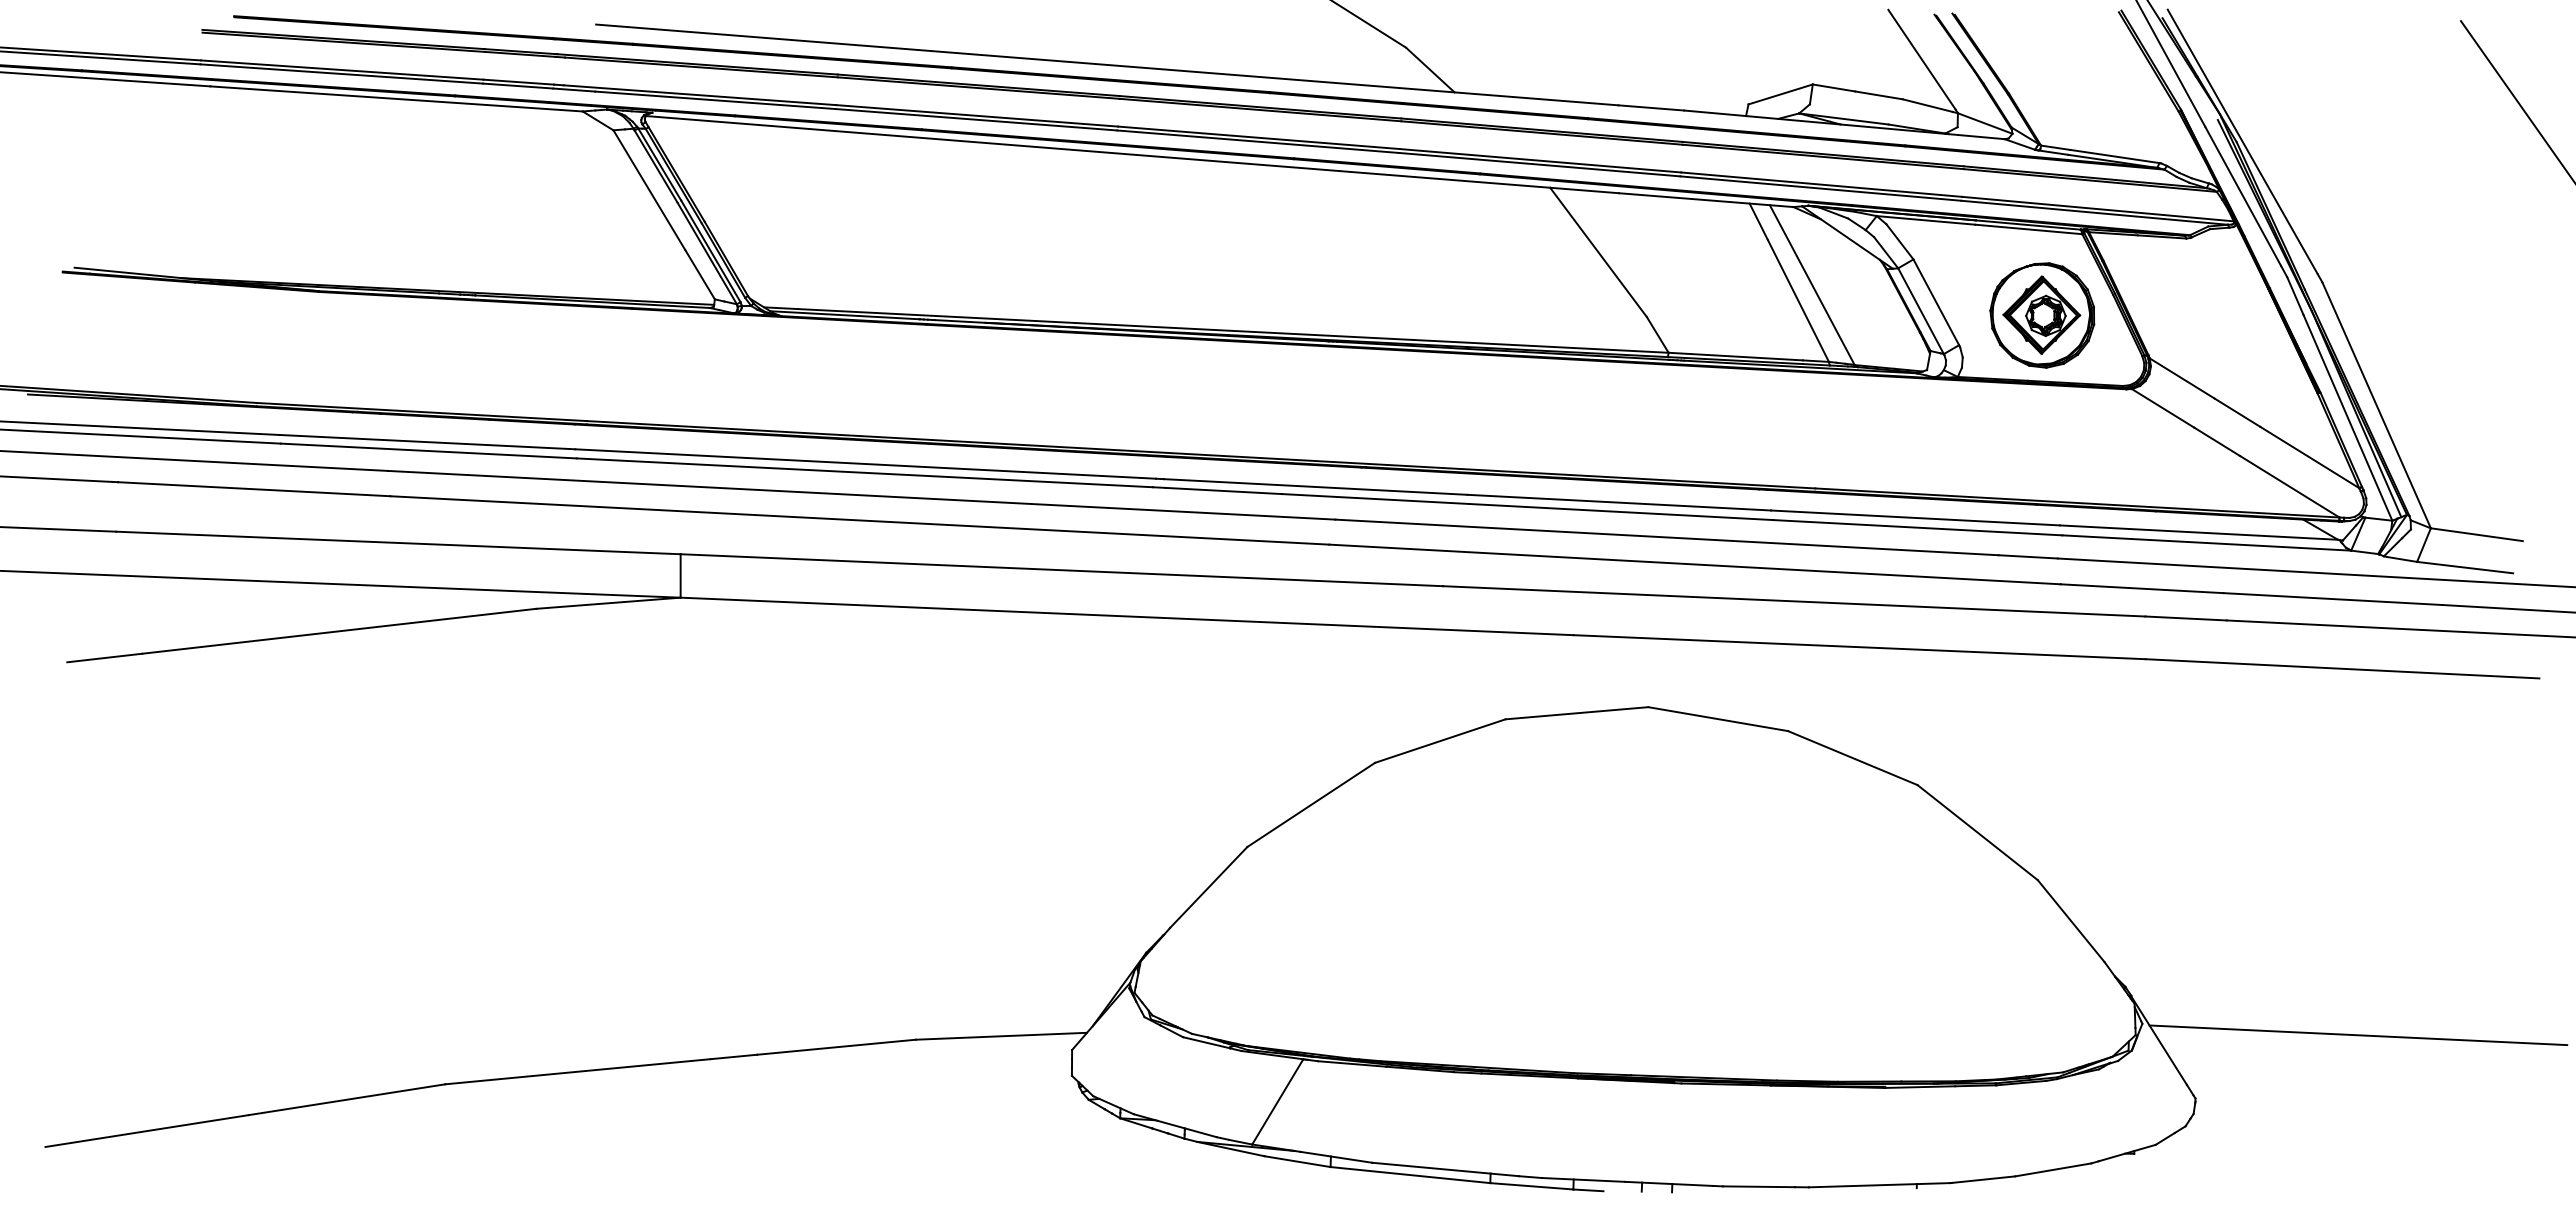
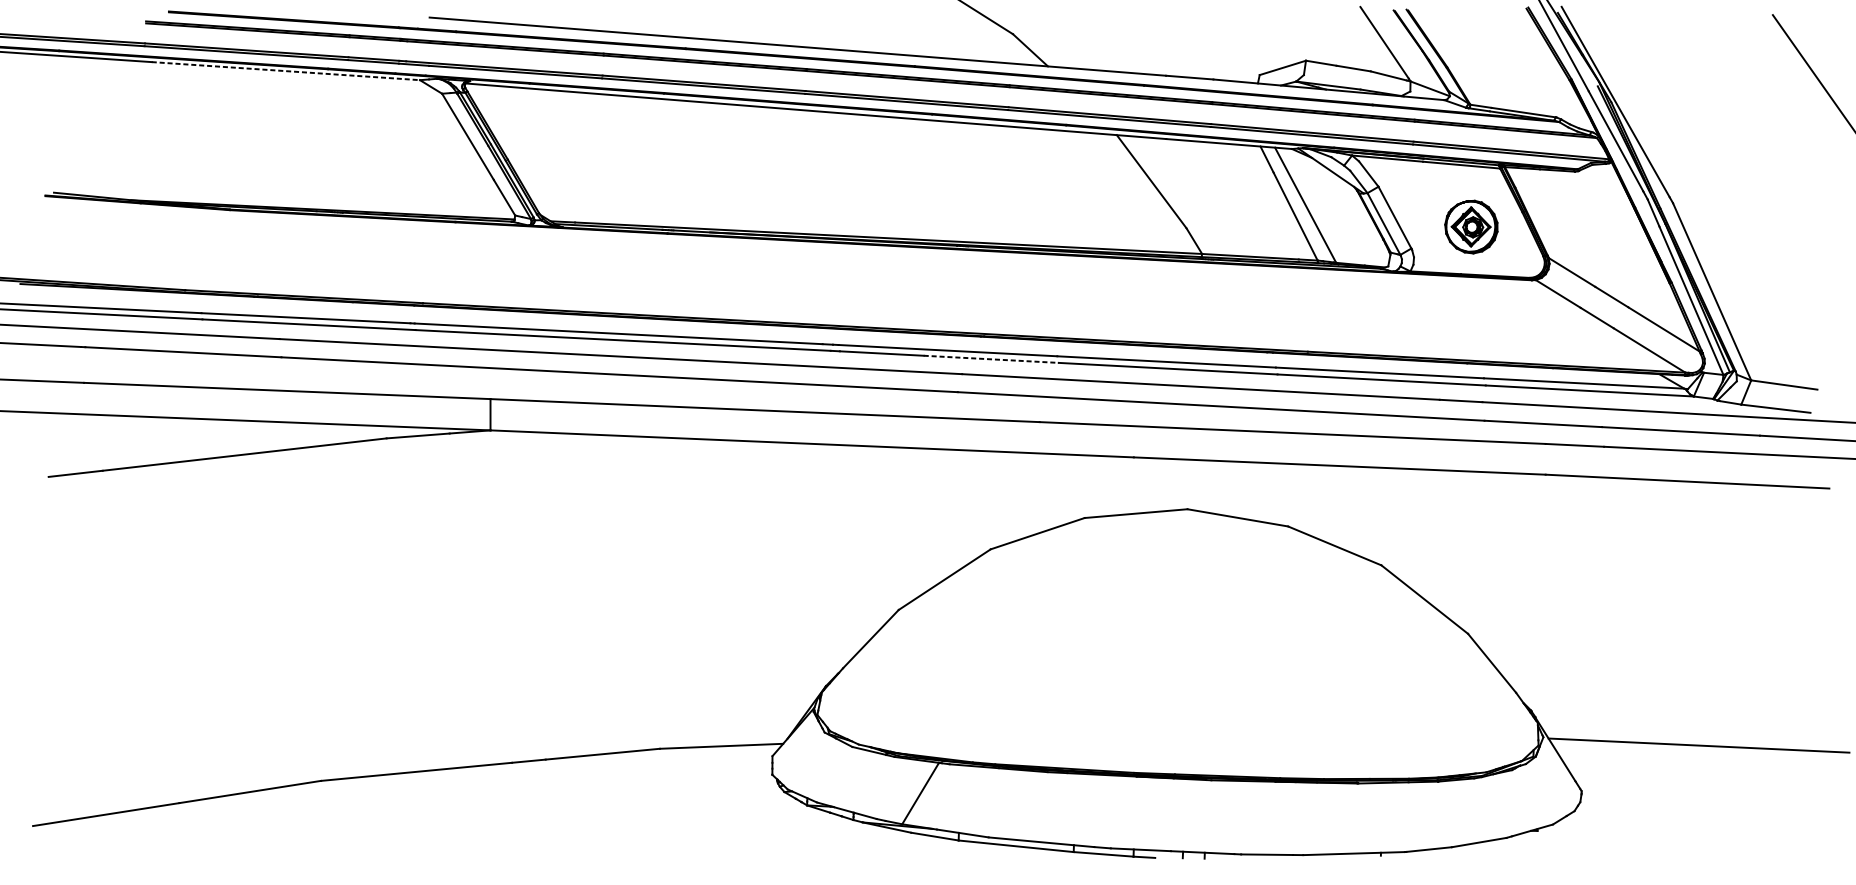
line: (396, 98) -> (285, 70), solid -> dashed
part: (2042, 315) -> (1471, 227), size x0.7
line: (1375, 499) -> (991, 359), solid -> dashed

